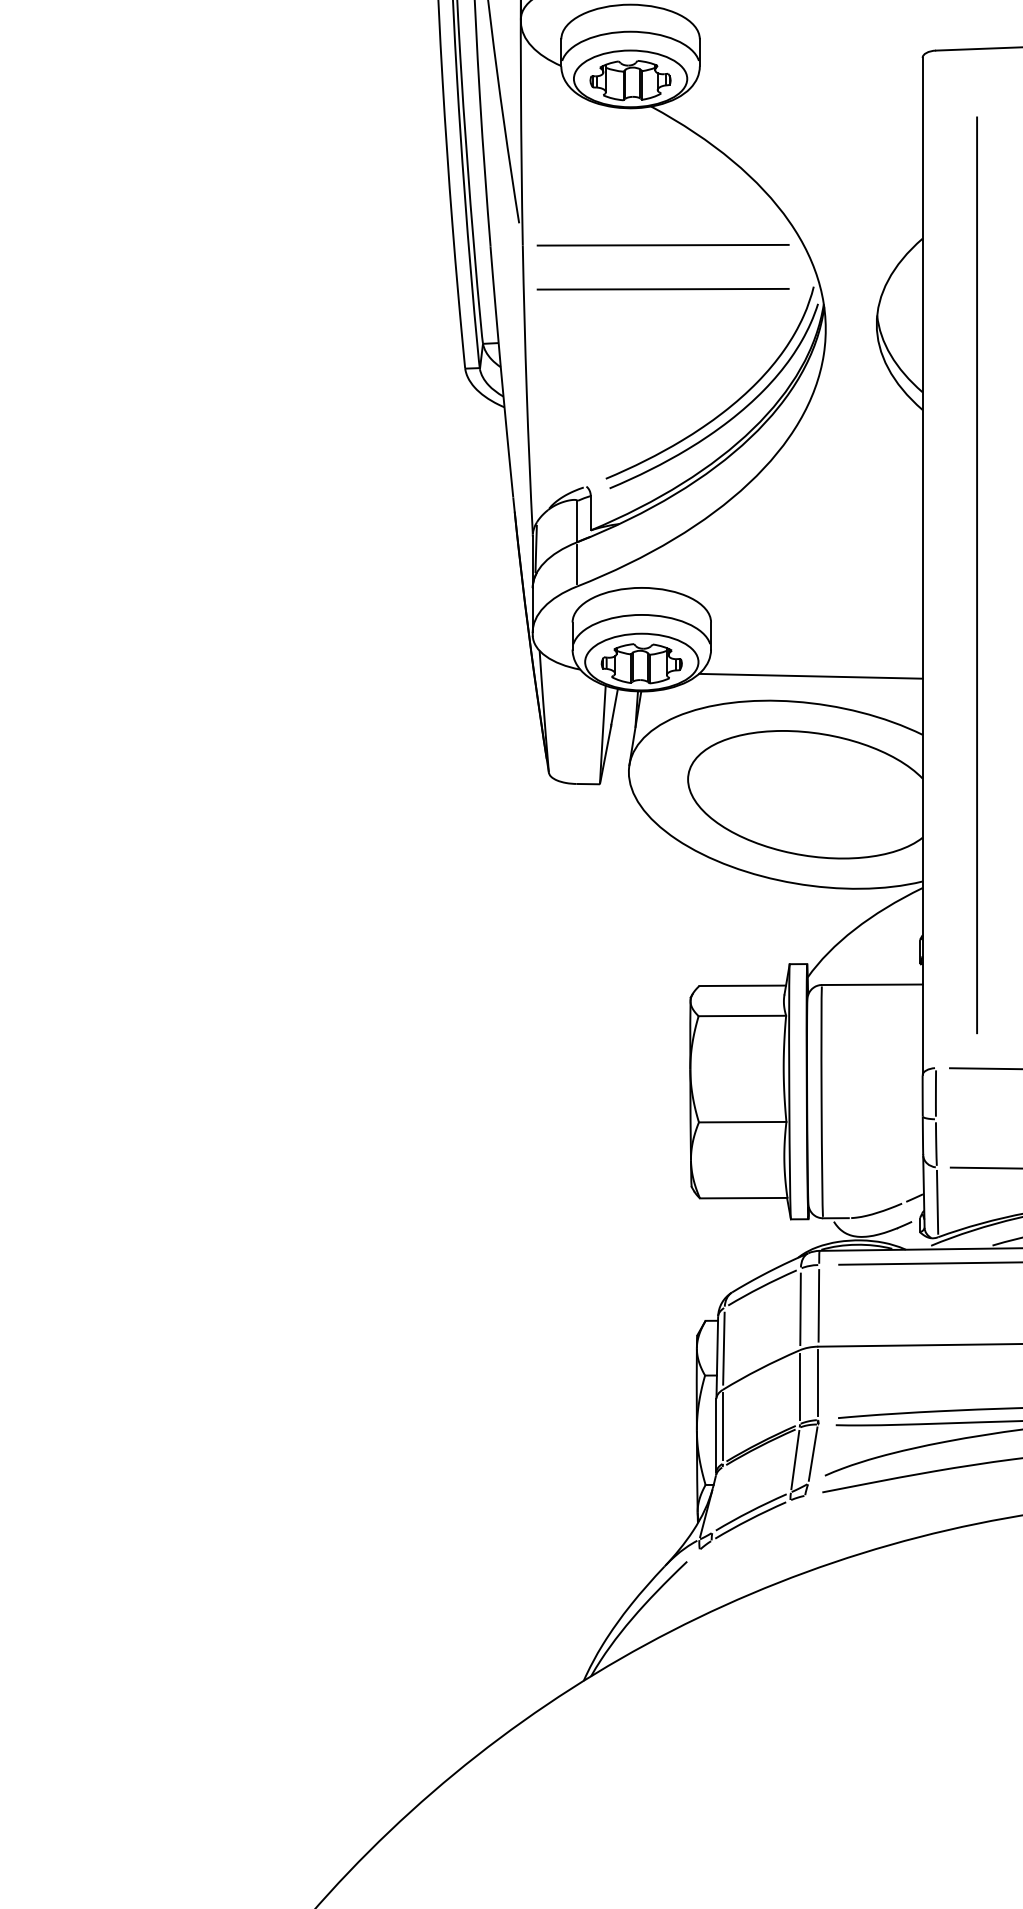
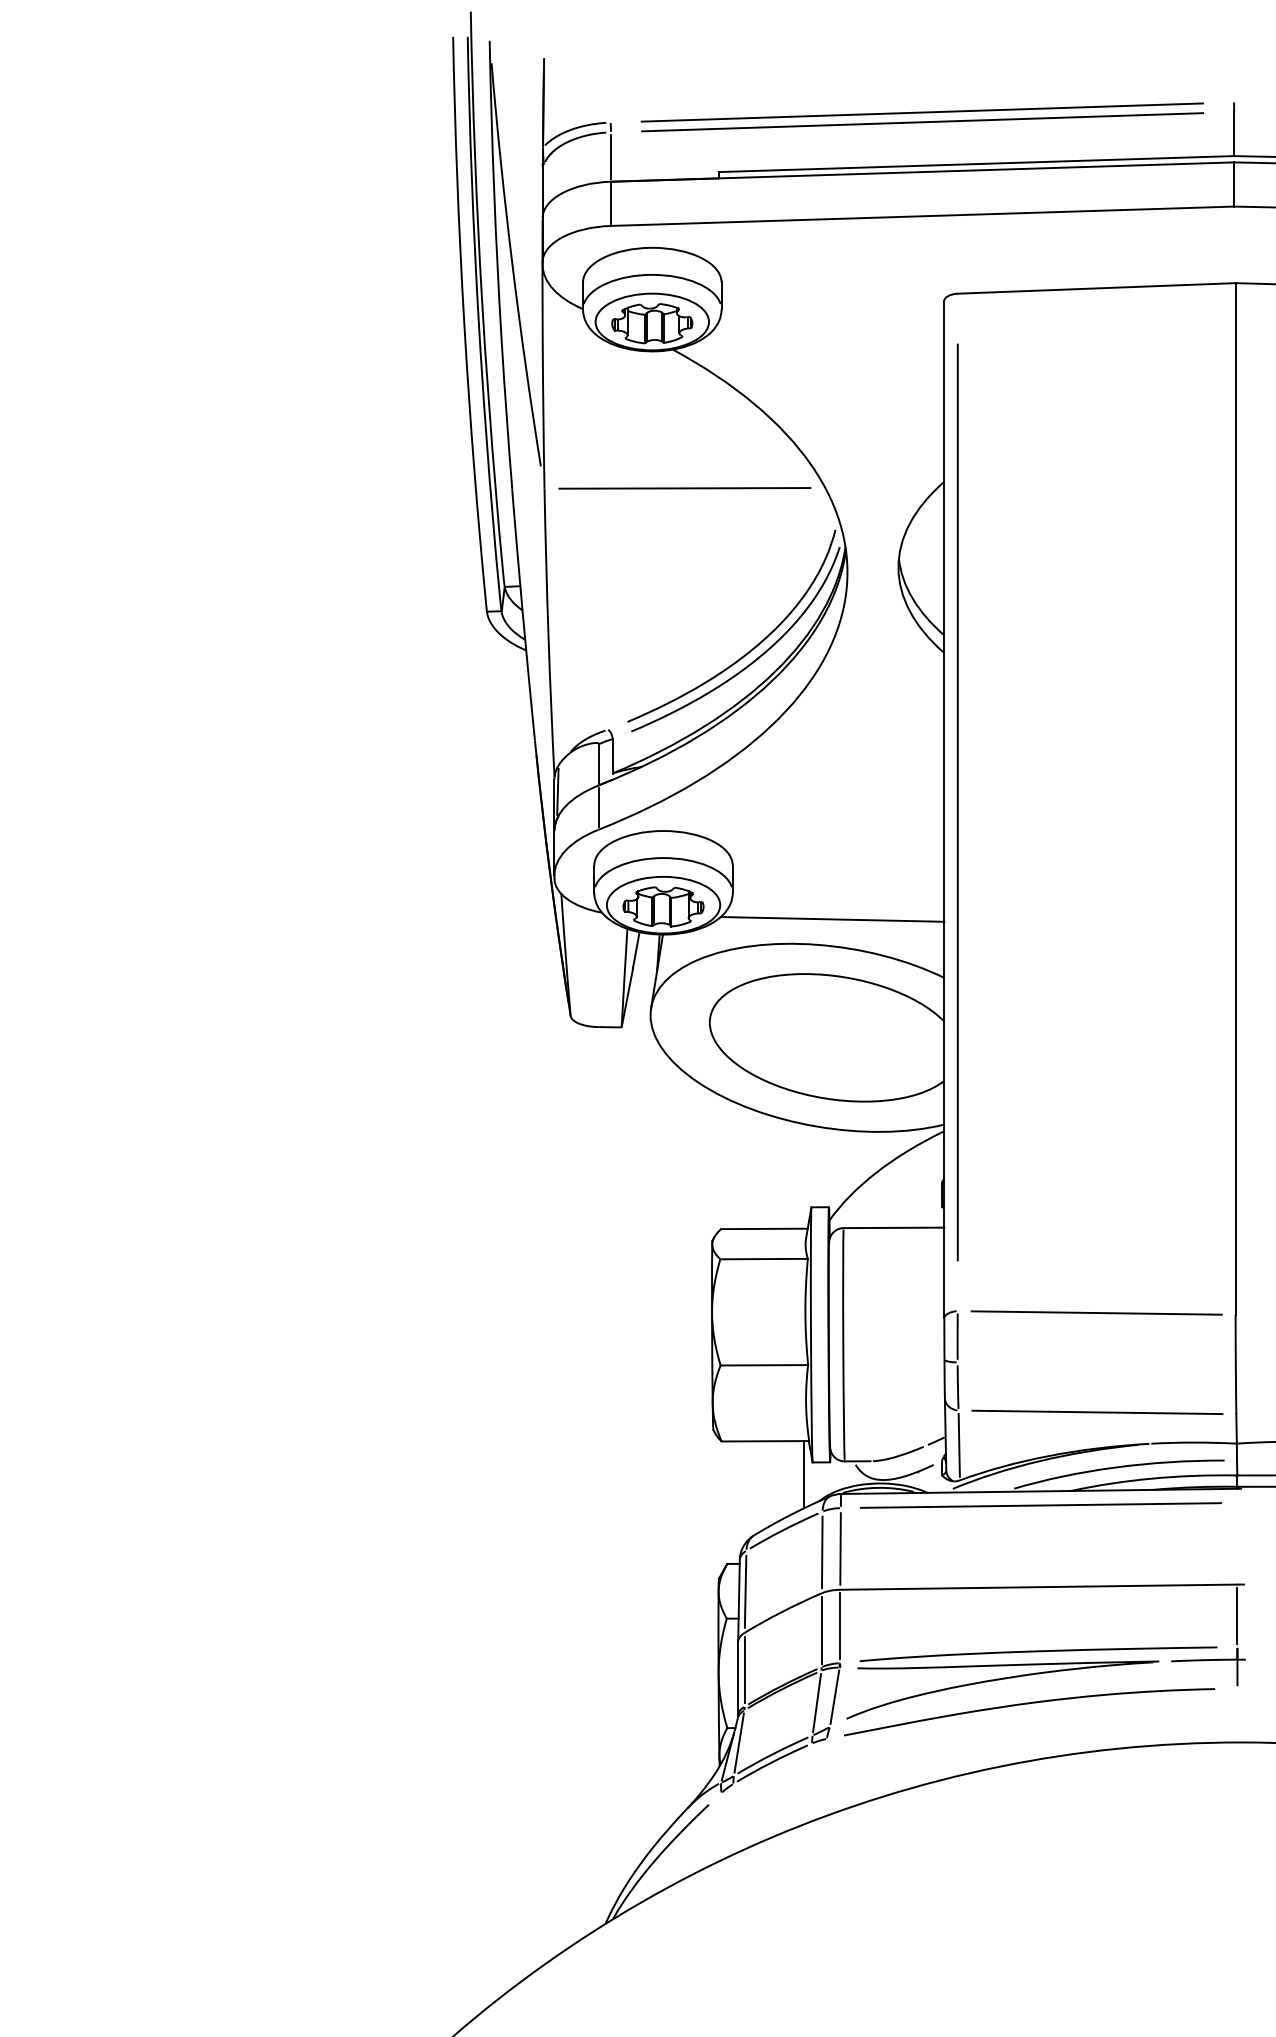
line: (662, 289) -> (684, 532), removed
line: (976, 575) -> (957, 802), moved
line: (781, 1231) -> (803, 1474), added
line: (716, 1499) -> (738, 1742), added

